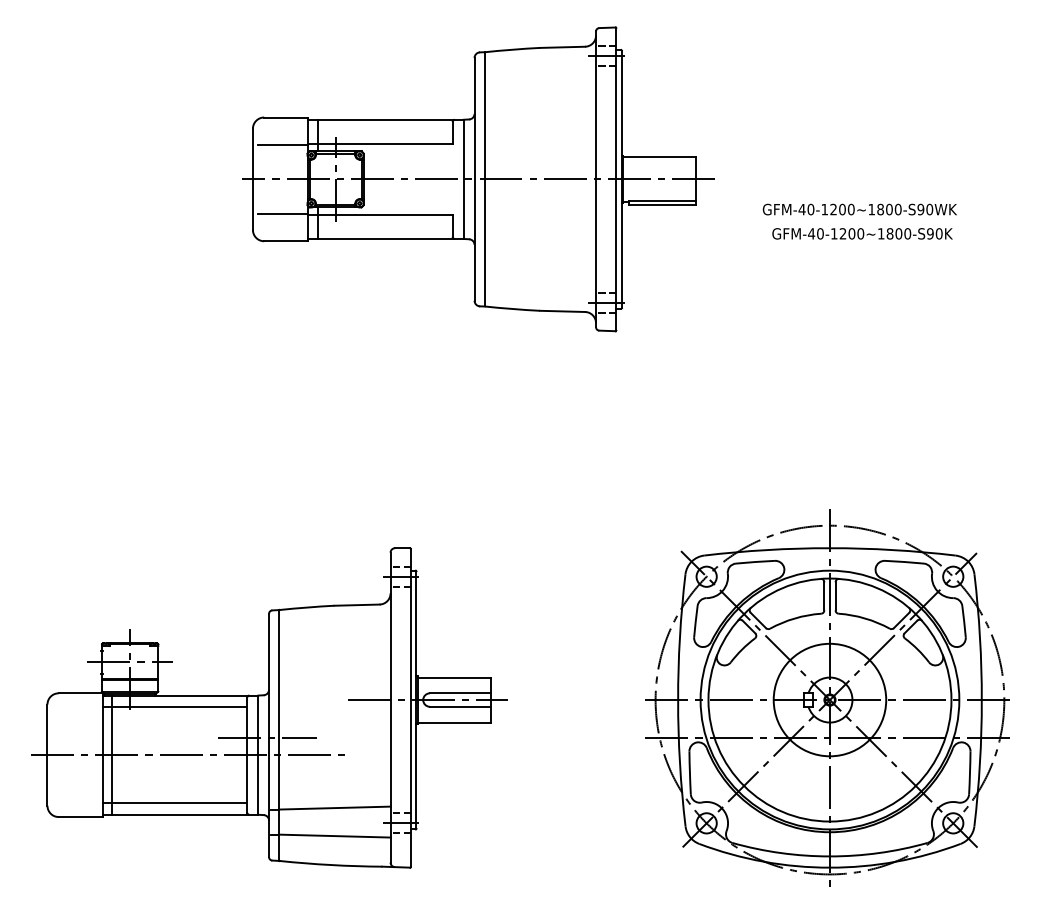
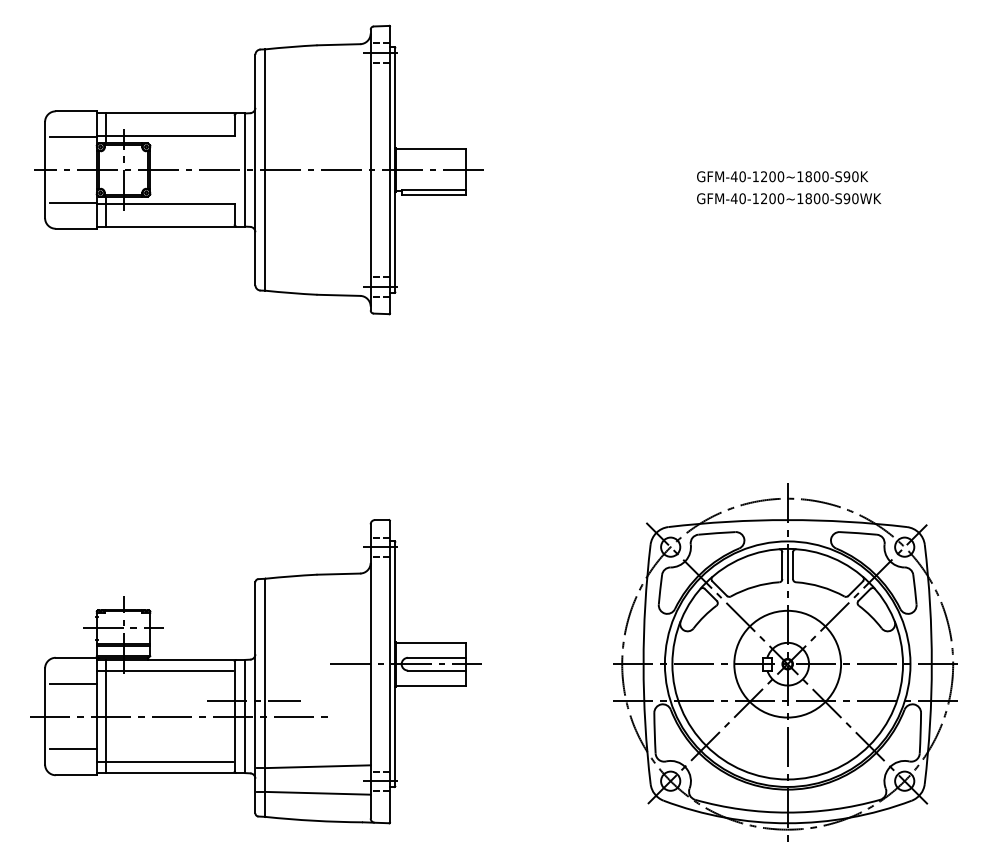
part: (477, 178) -> (258, 169), moved
text: (860, 209) -> (789, 198), moved
text: (862, 233) -> (782, 176), moved
line: (77, 720) -> (73, 683), added
line: (77, 789) -> (73, 749), added

